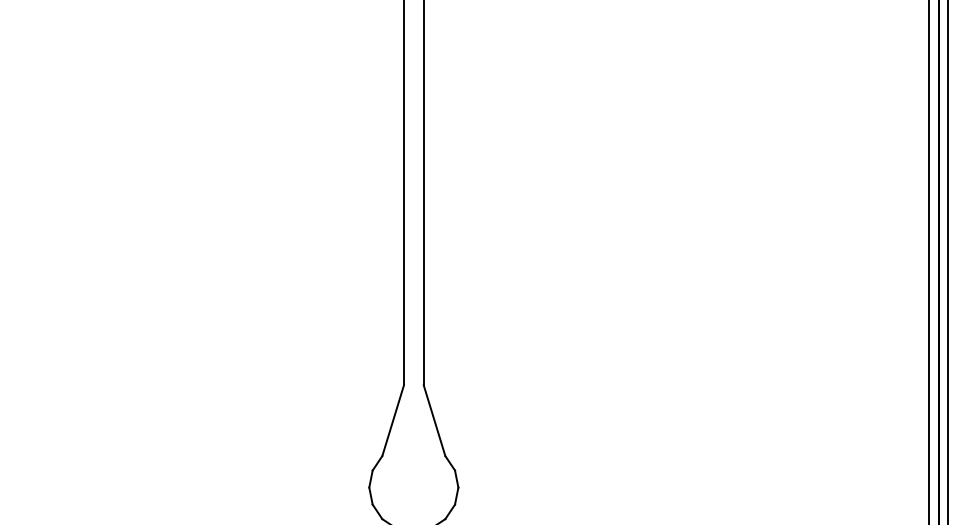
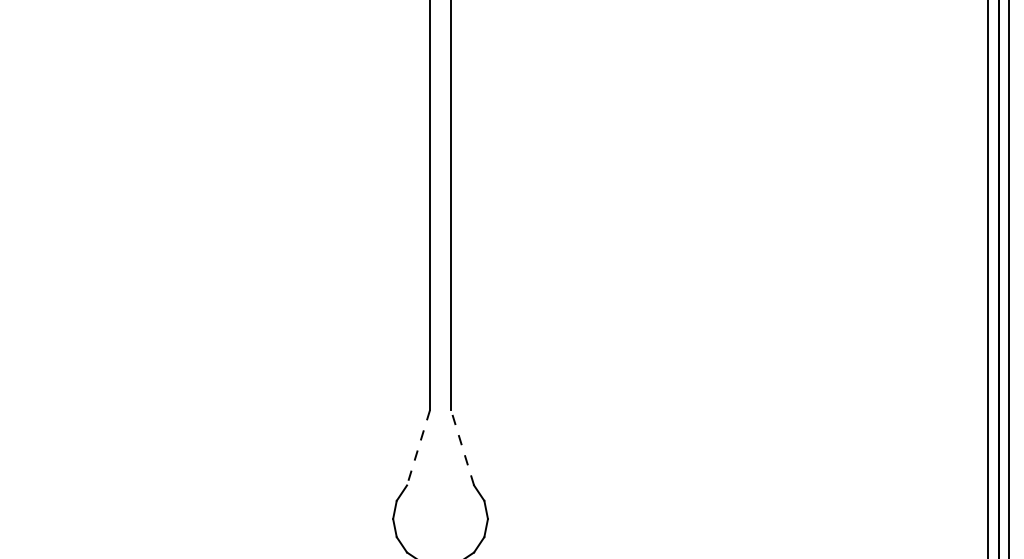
line: (434, 420) -> (462, 447), solid -> dashed
line: (393, 421) -> (418, 448), solid -> dashed

